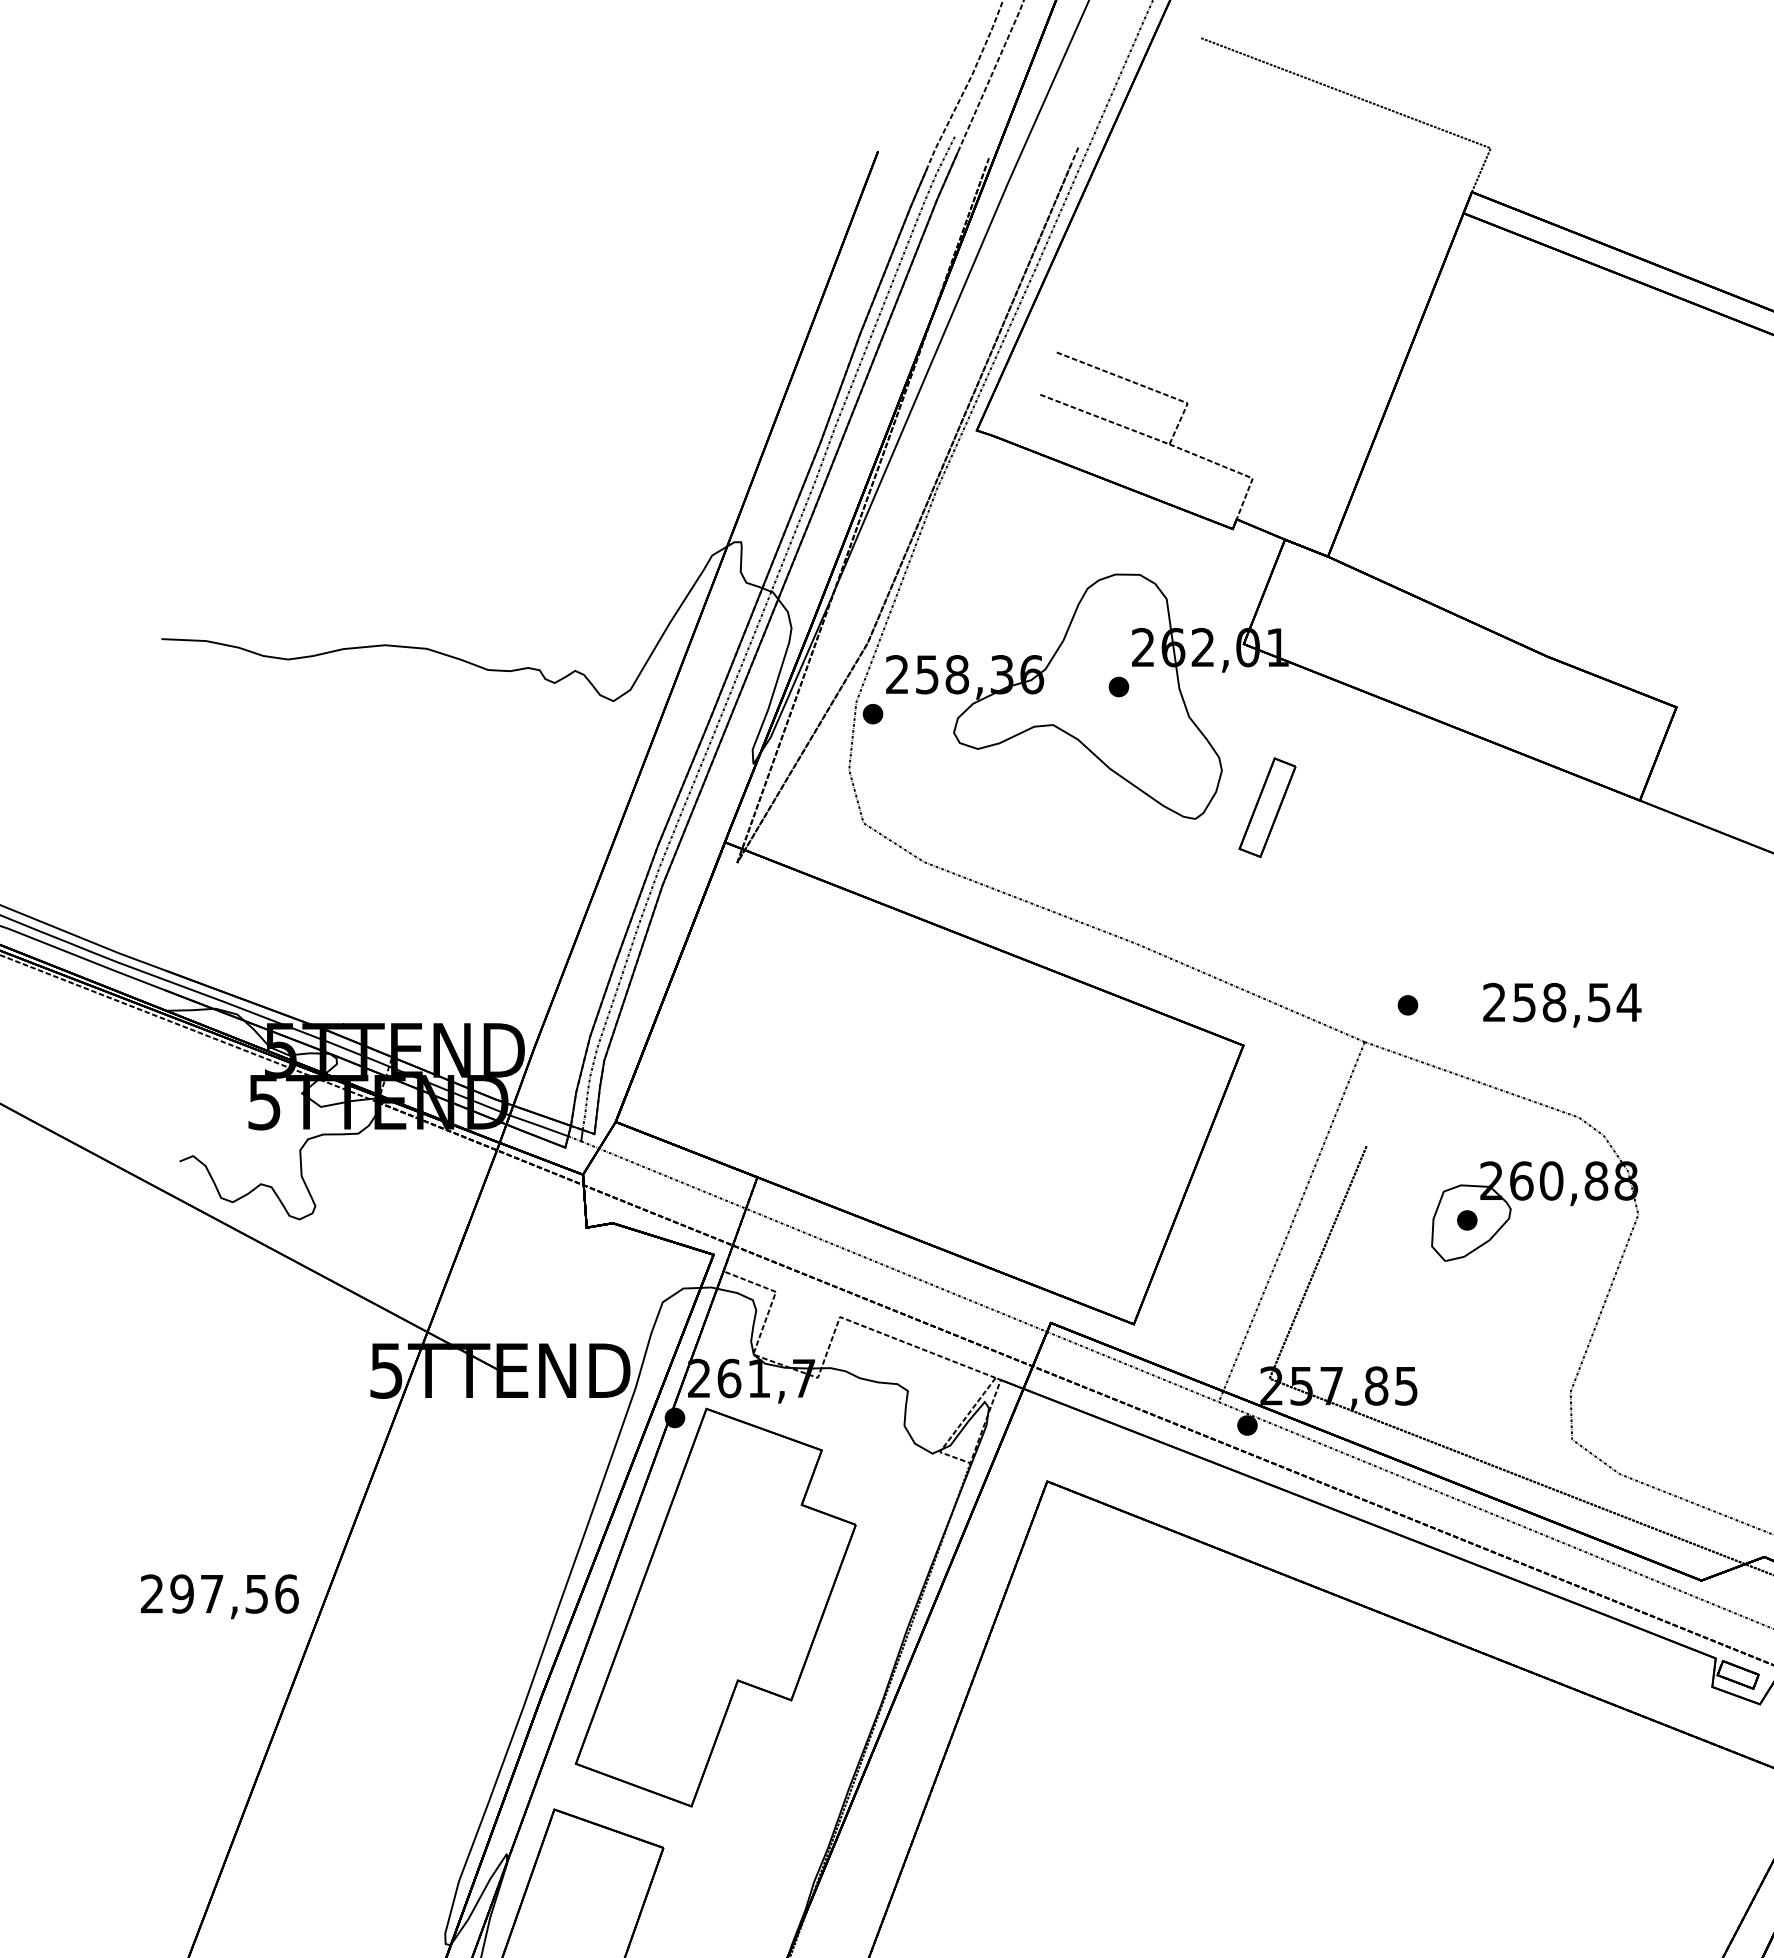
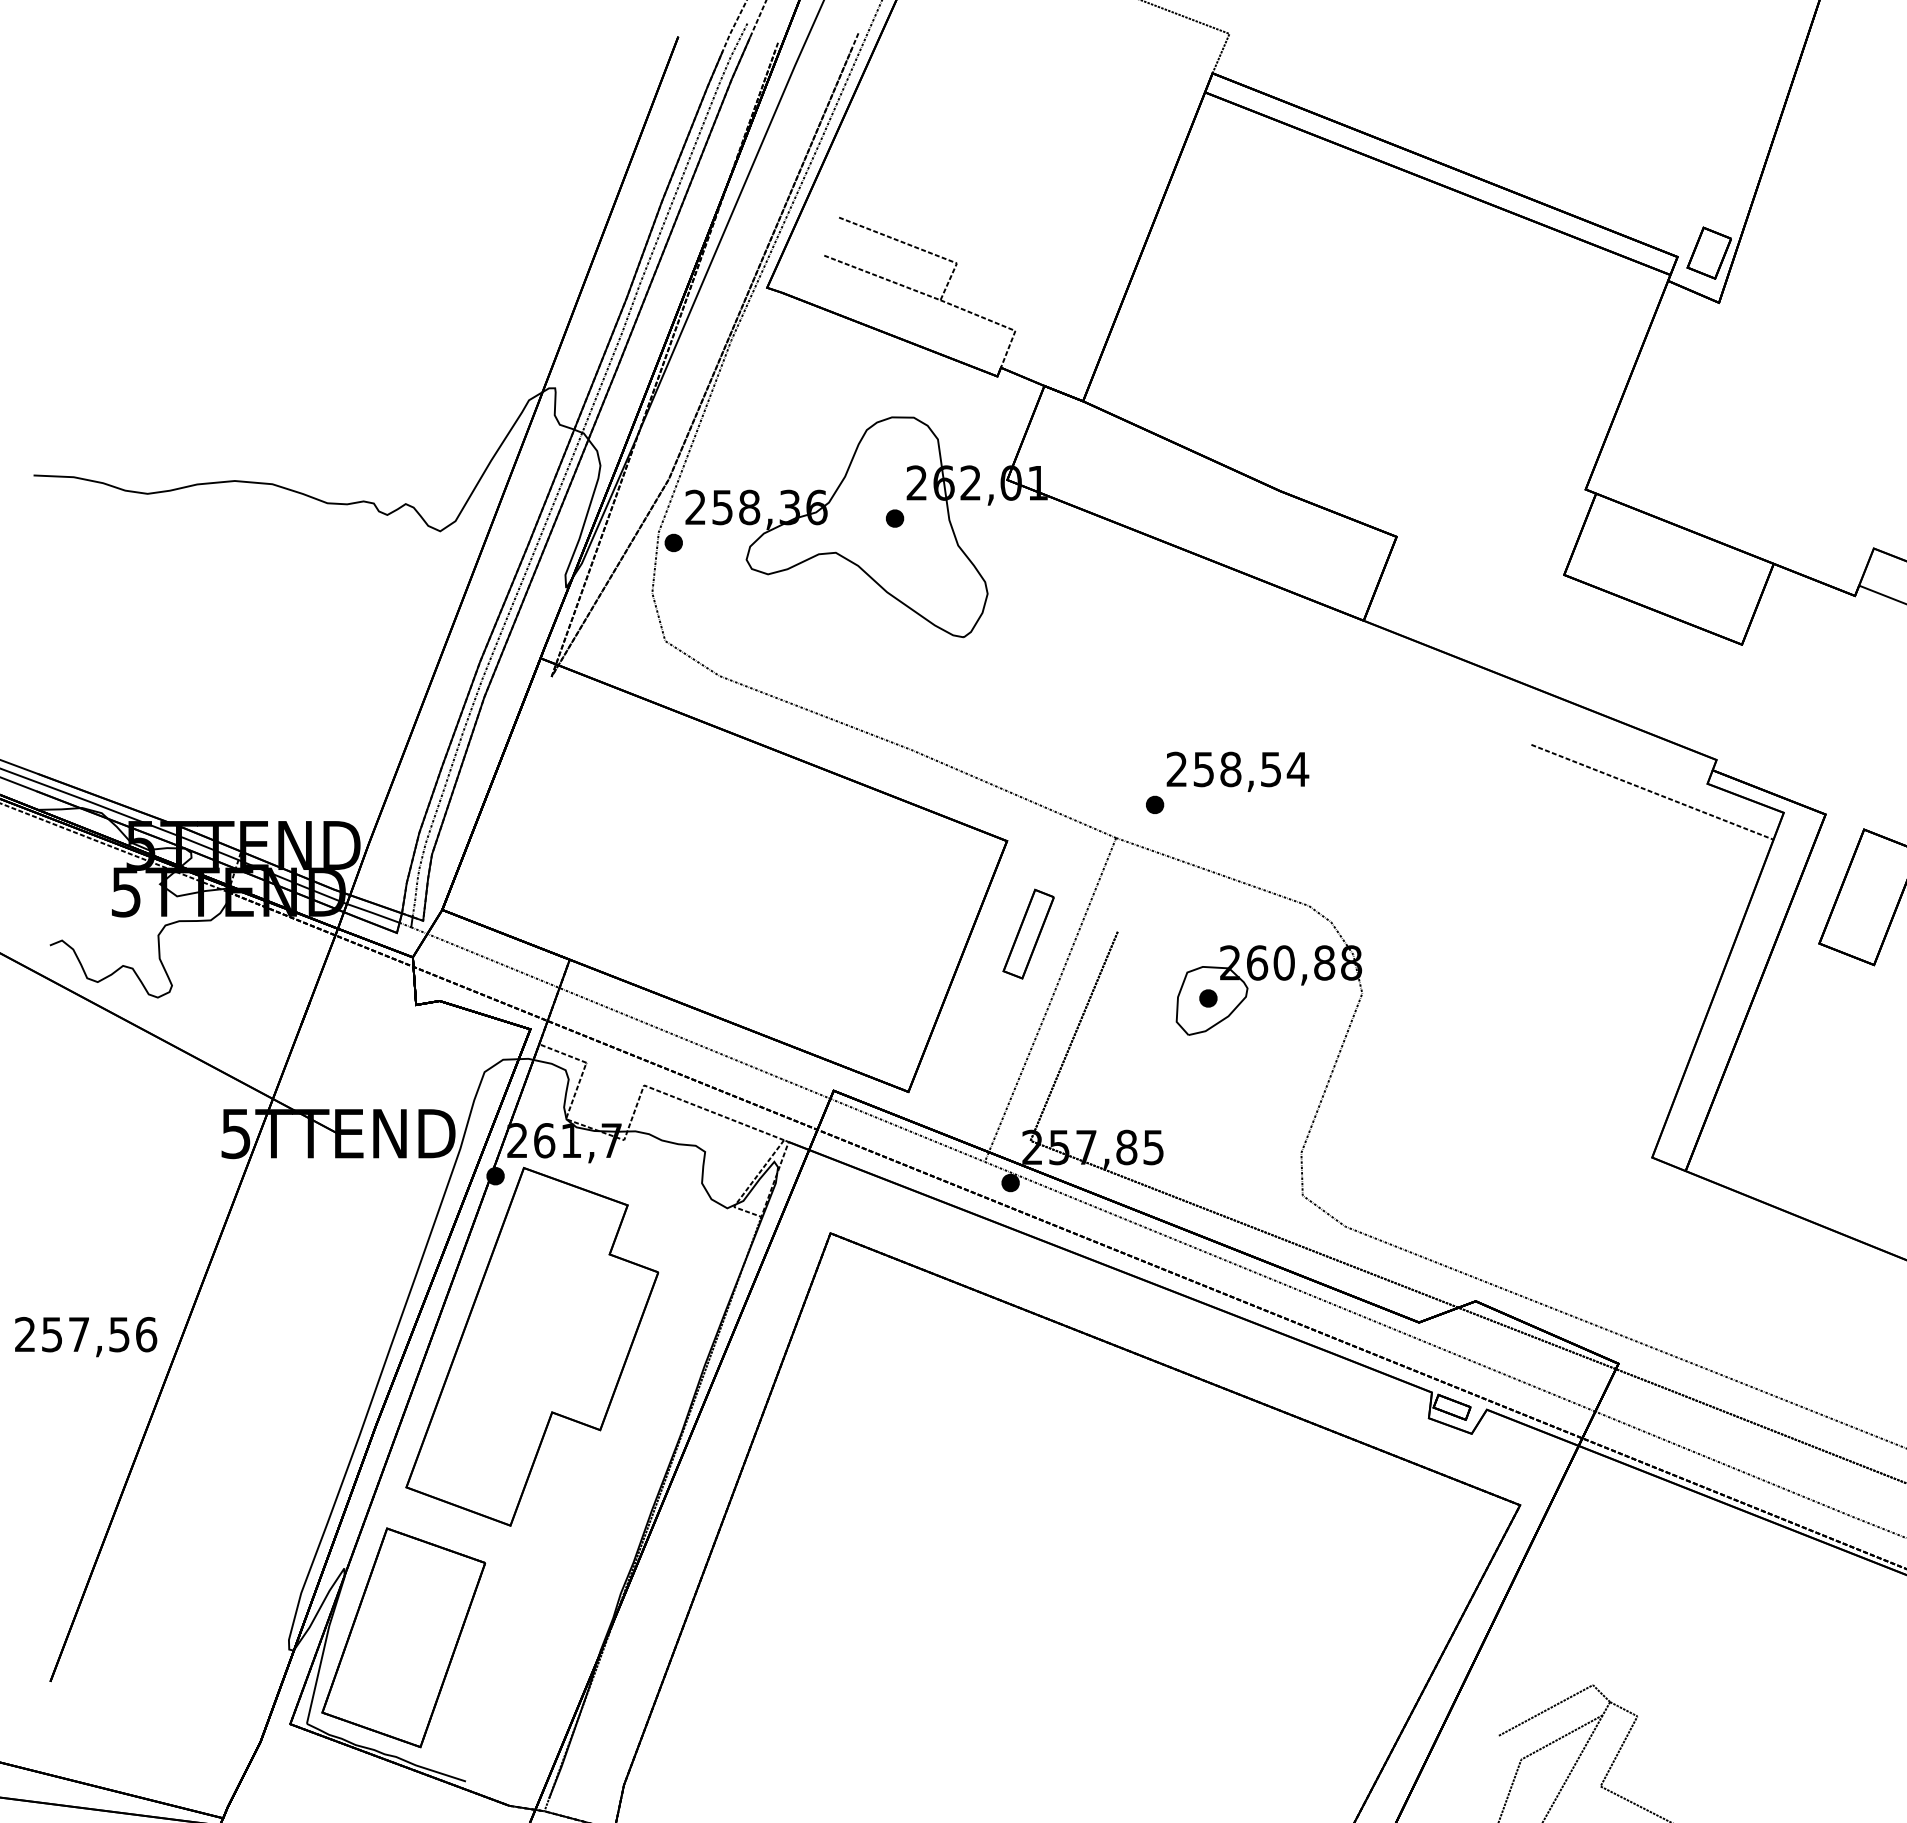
part: (1267, 806) -> (1028, 933), moved
text: (1561, 1004) -> (1237, 771), moved
text: (181, 1593) -> (51, 1334), 297,56 -> 257,56

